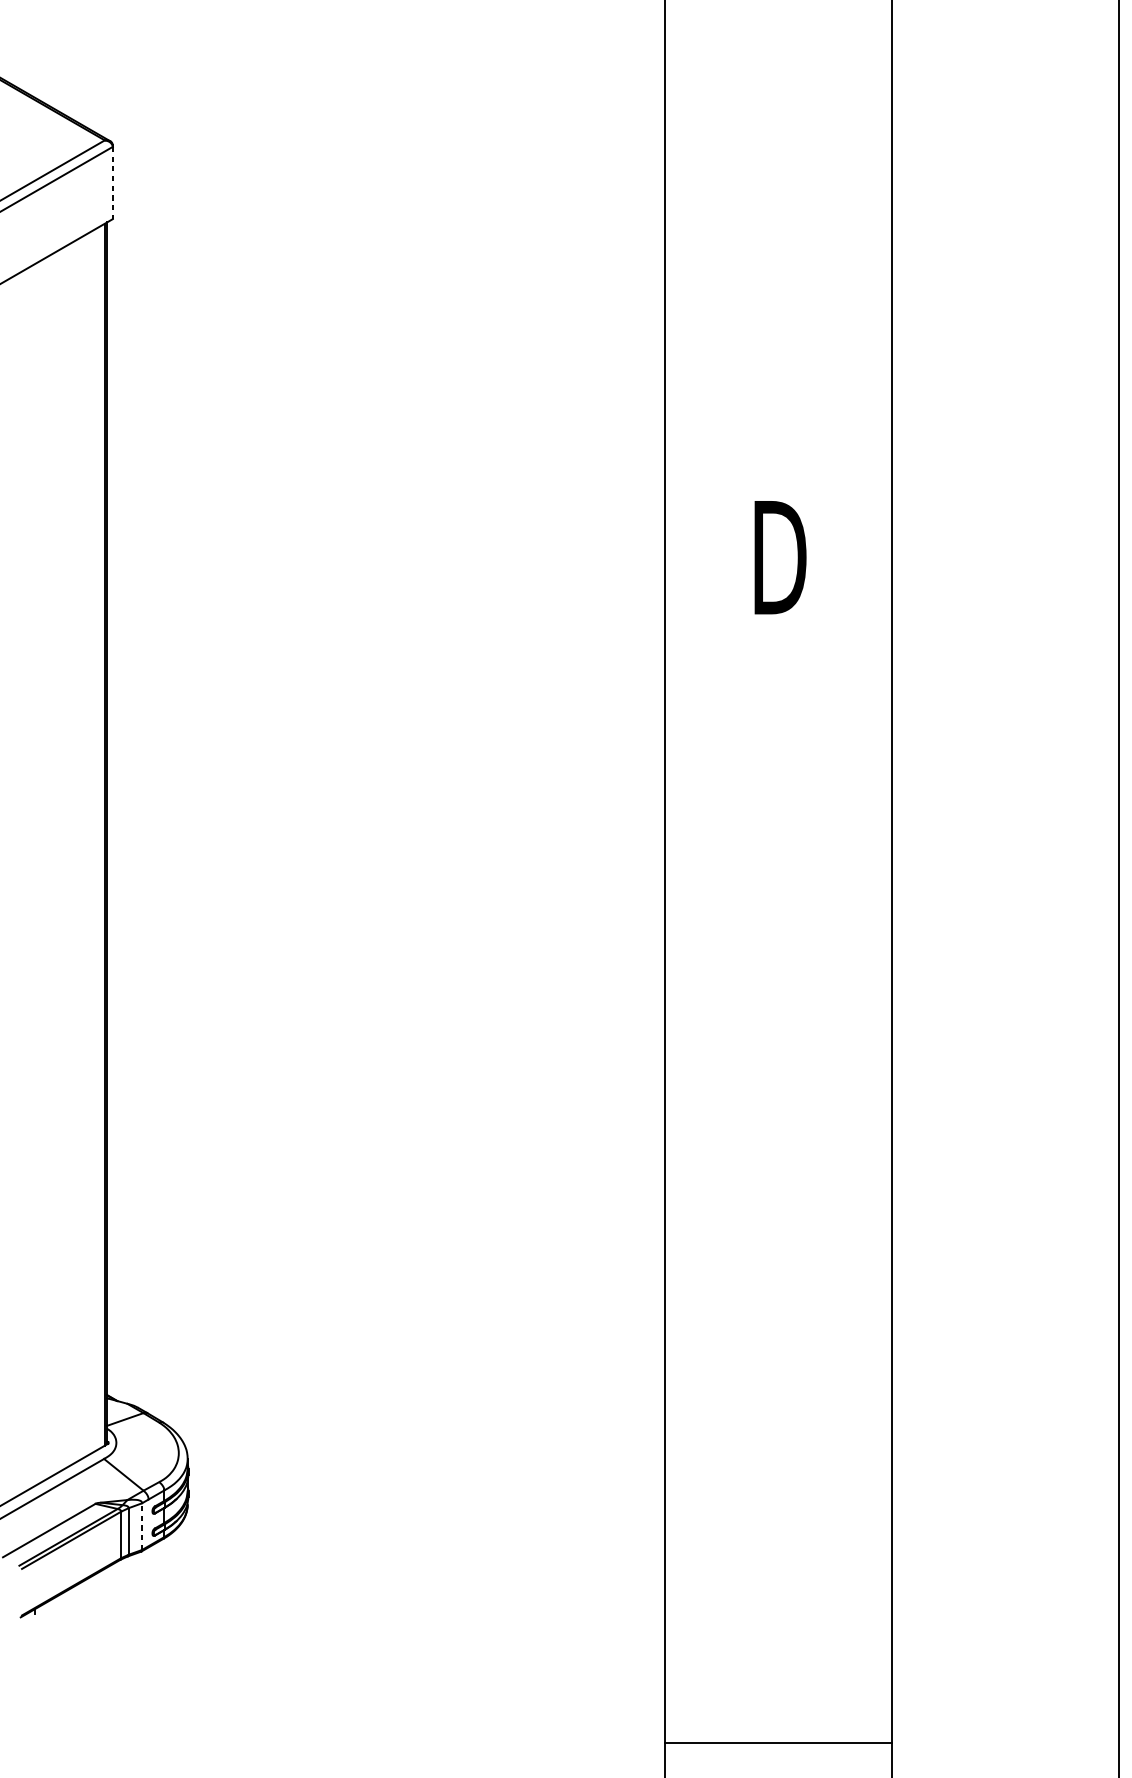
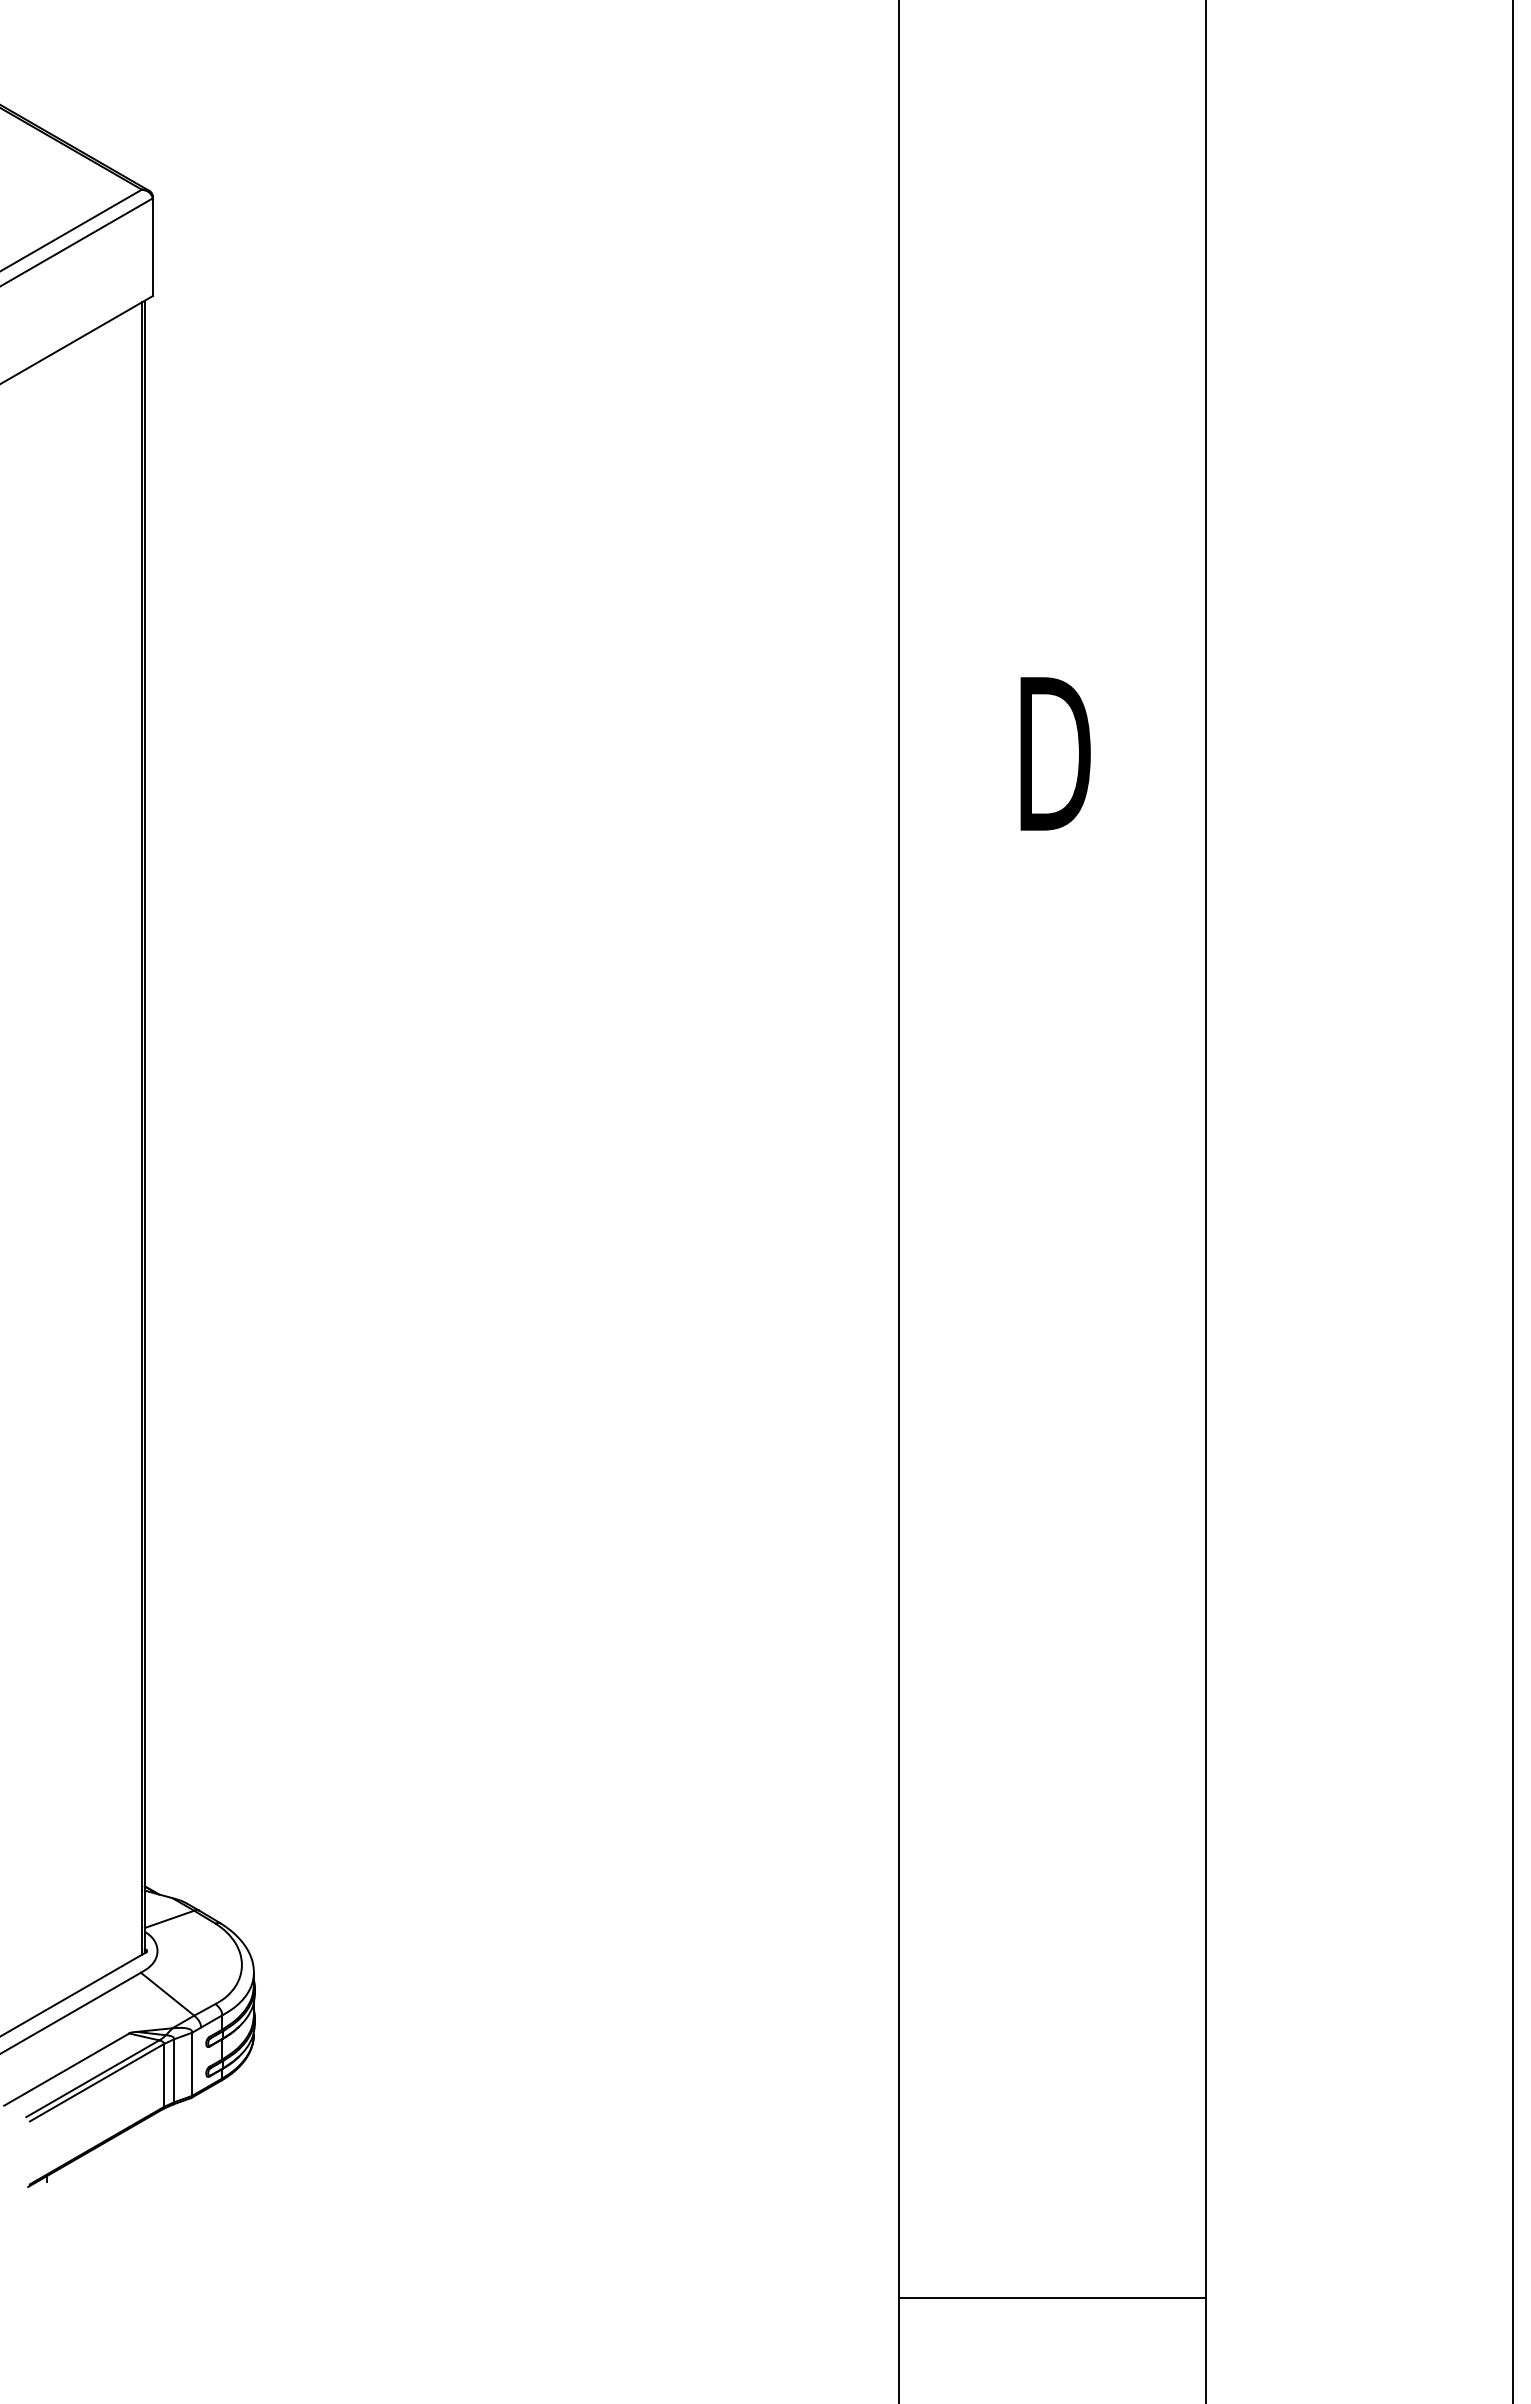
line: (112, 183) -> (152, 247), dashed -> solid
line: (142, 1526) -> (192, 2064), dashed -> solid
line: (778, 1742) -> (1052, 2297), moved

